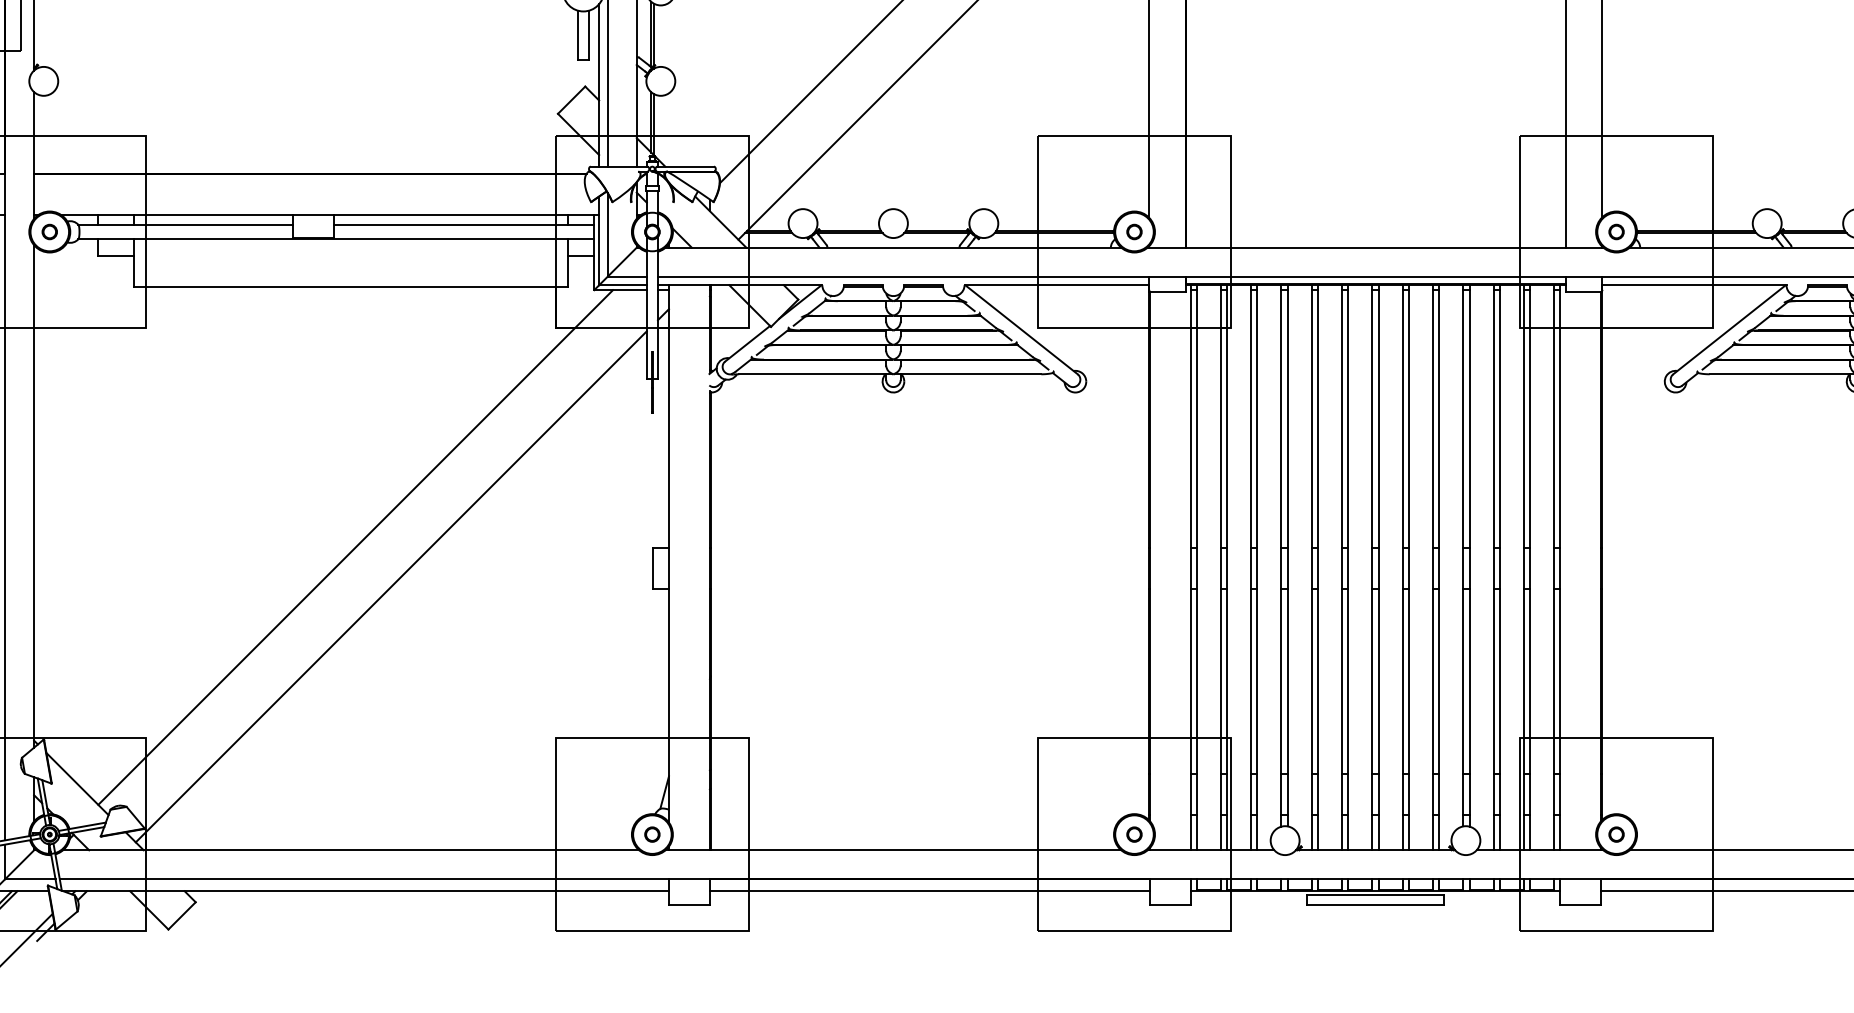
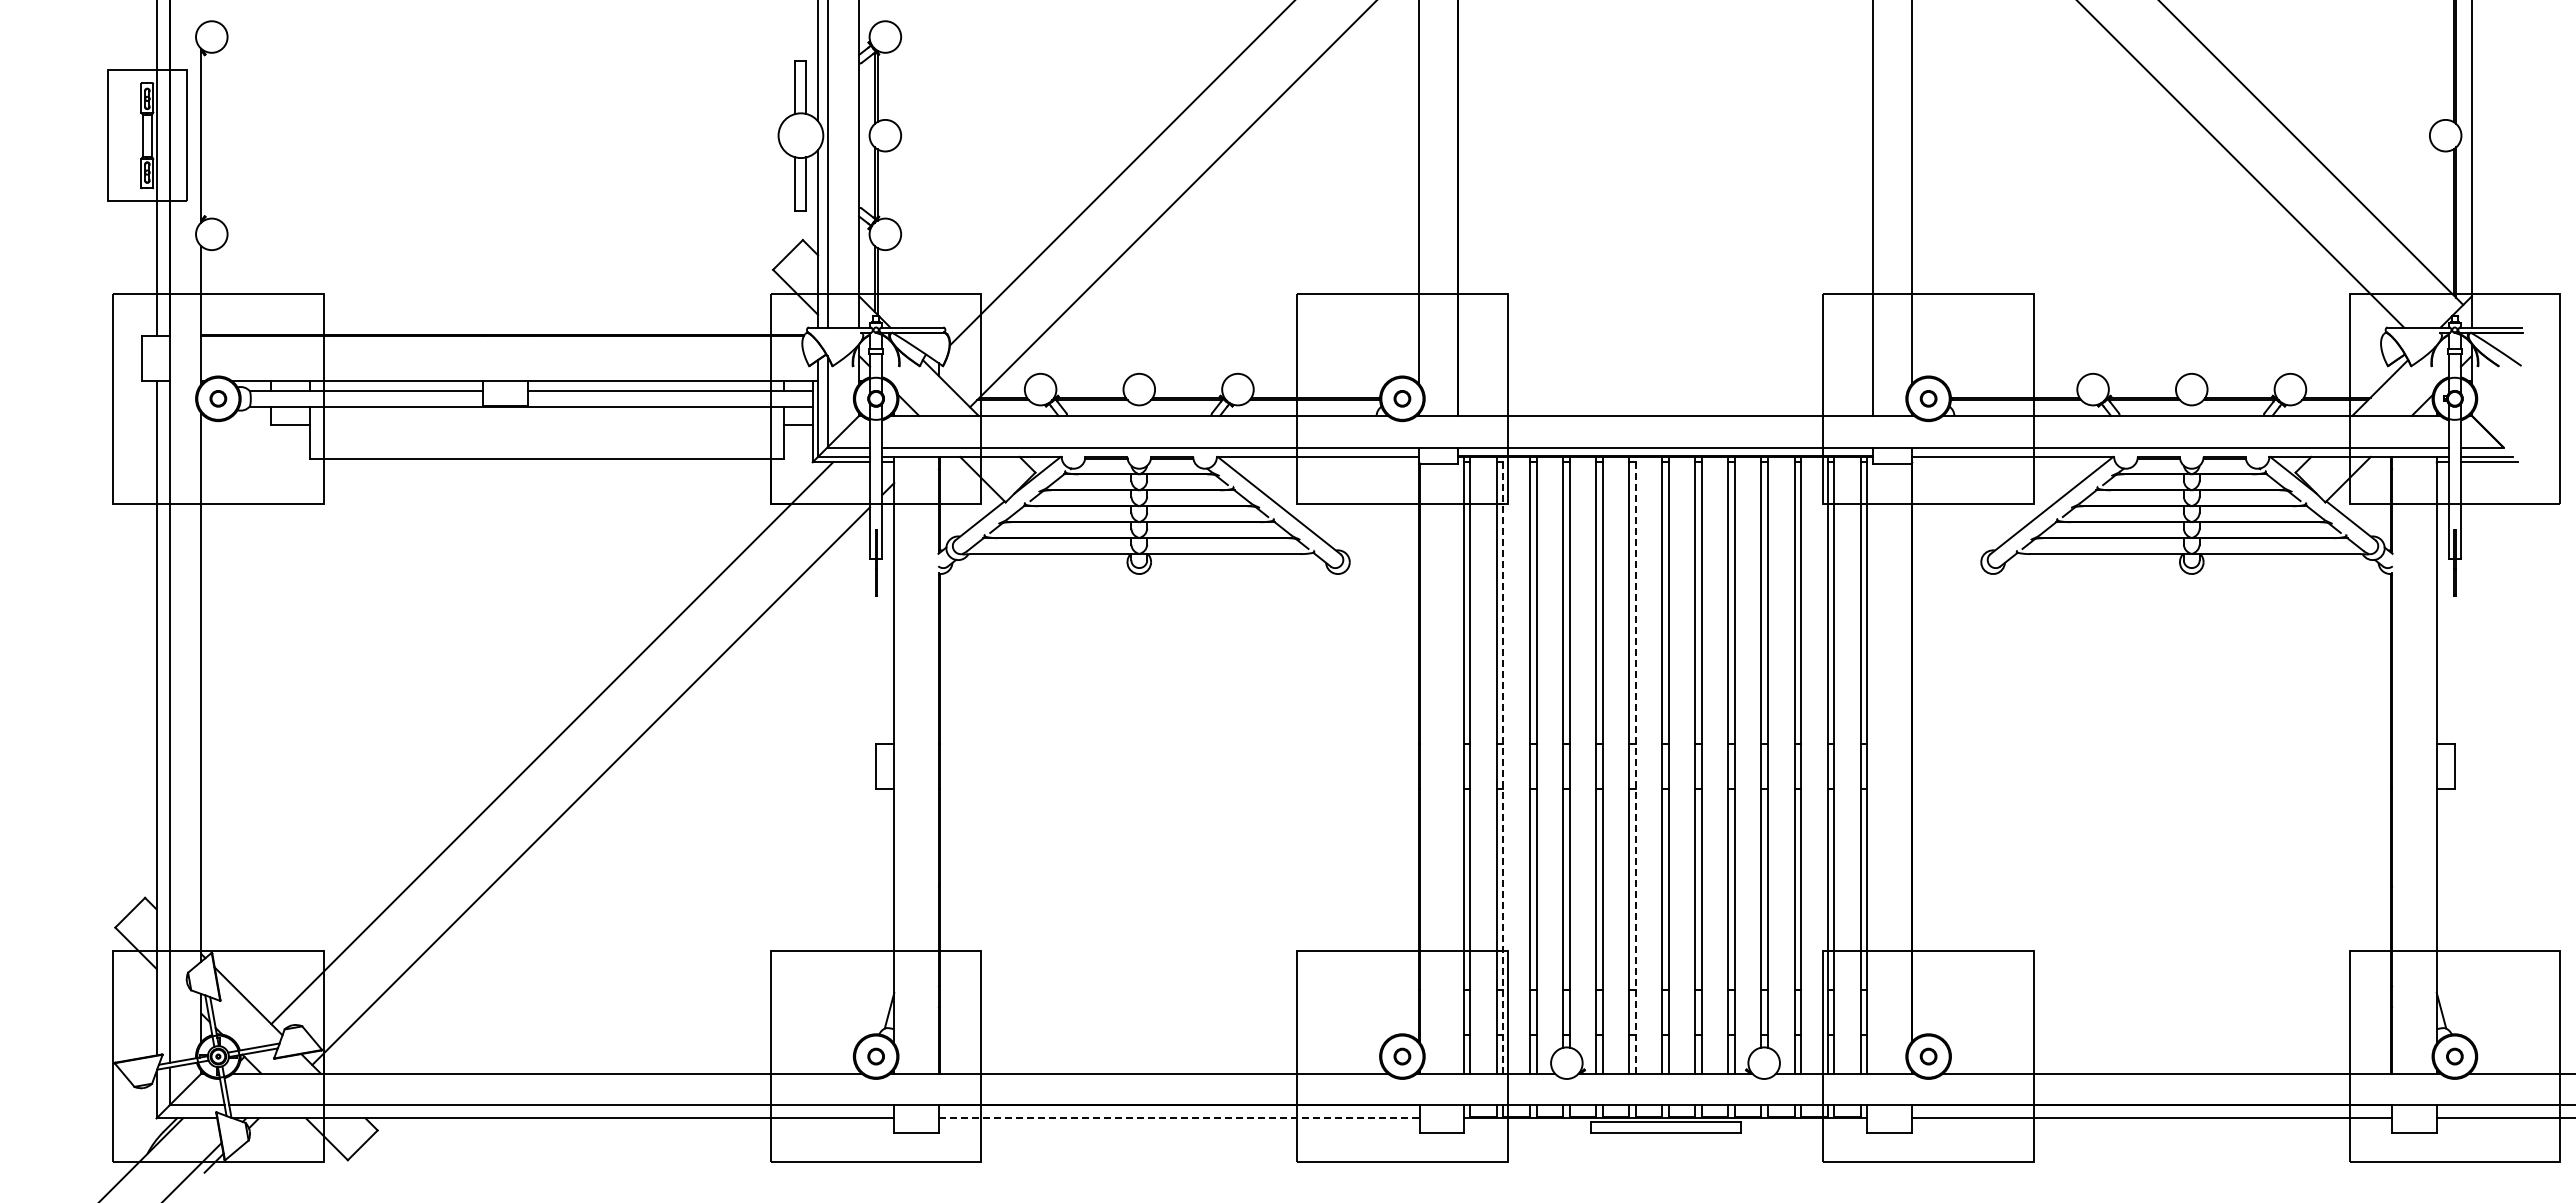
line: (1227, 567) -> (1503, 764), solid -> dashed
line: (1348, 567) -> (1635, 764), solid -> dashed
line: (930, 891) -> (1179, 1118), solid -> dashed

